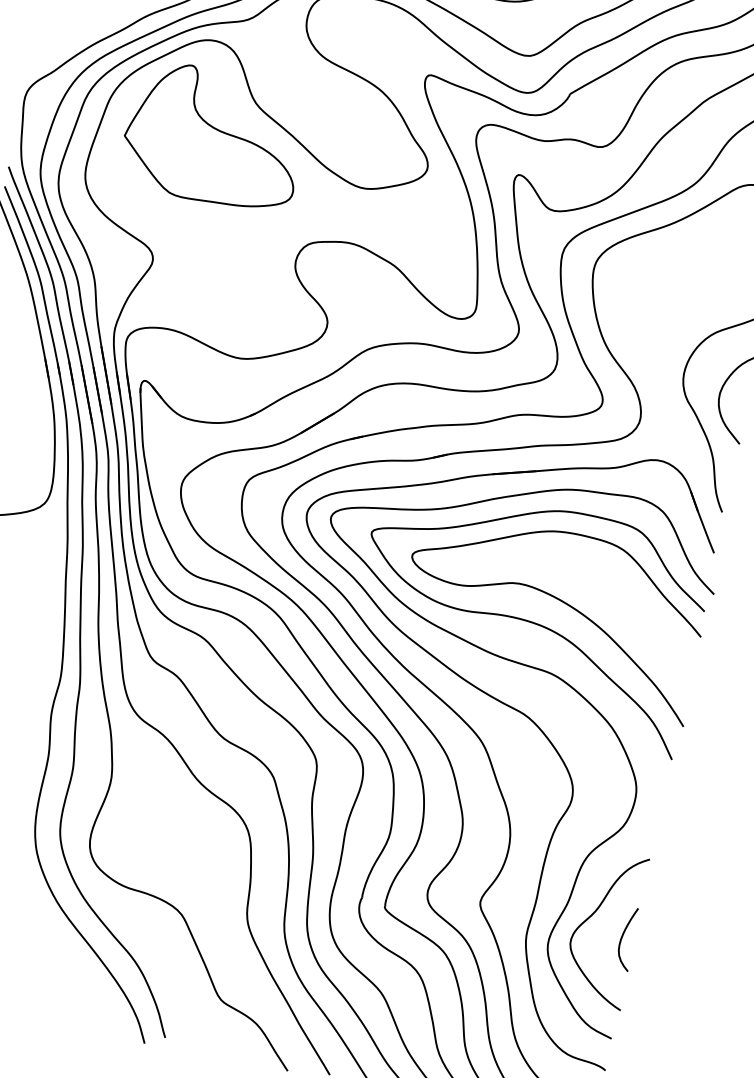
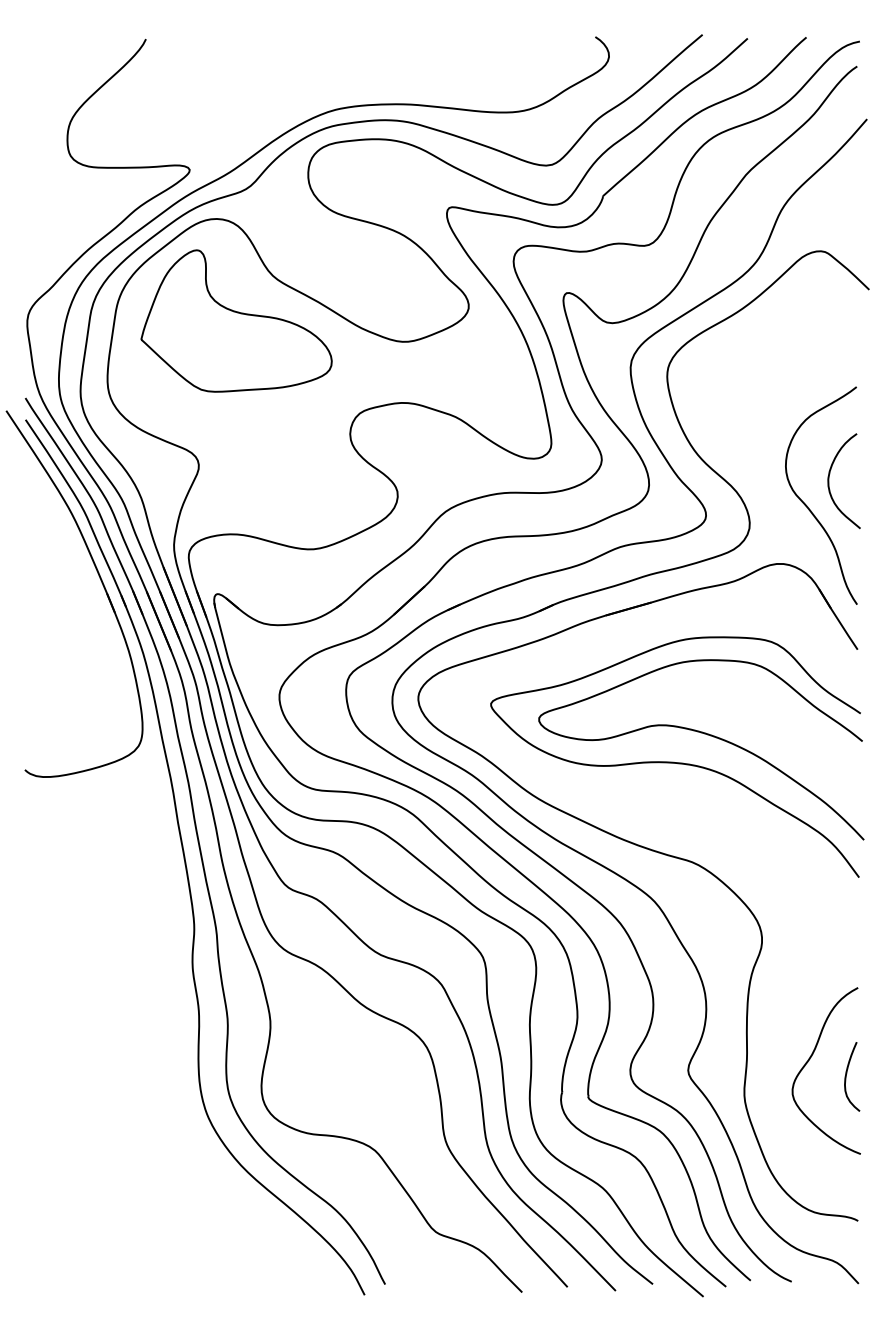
curve: (507, 660) -> (663, 809), removed

